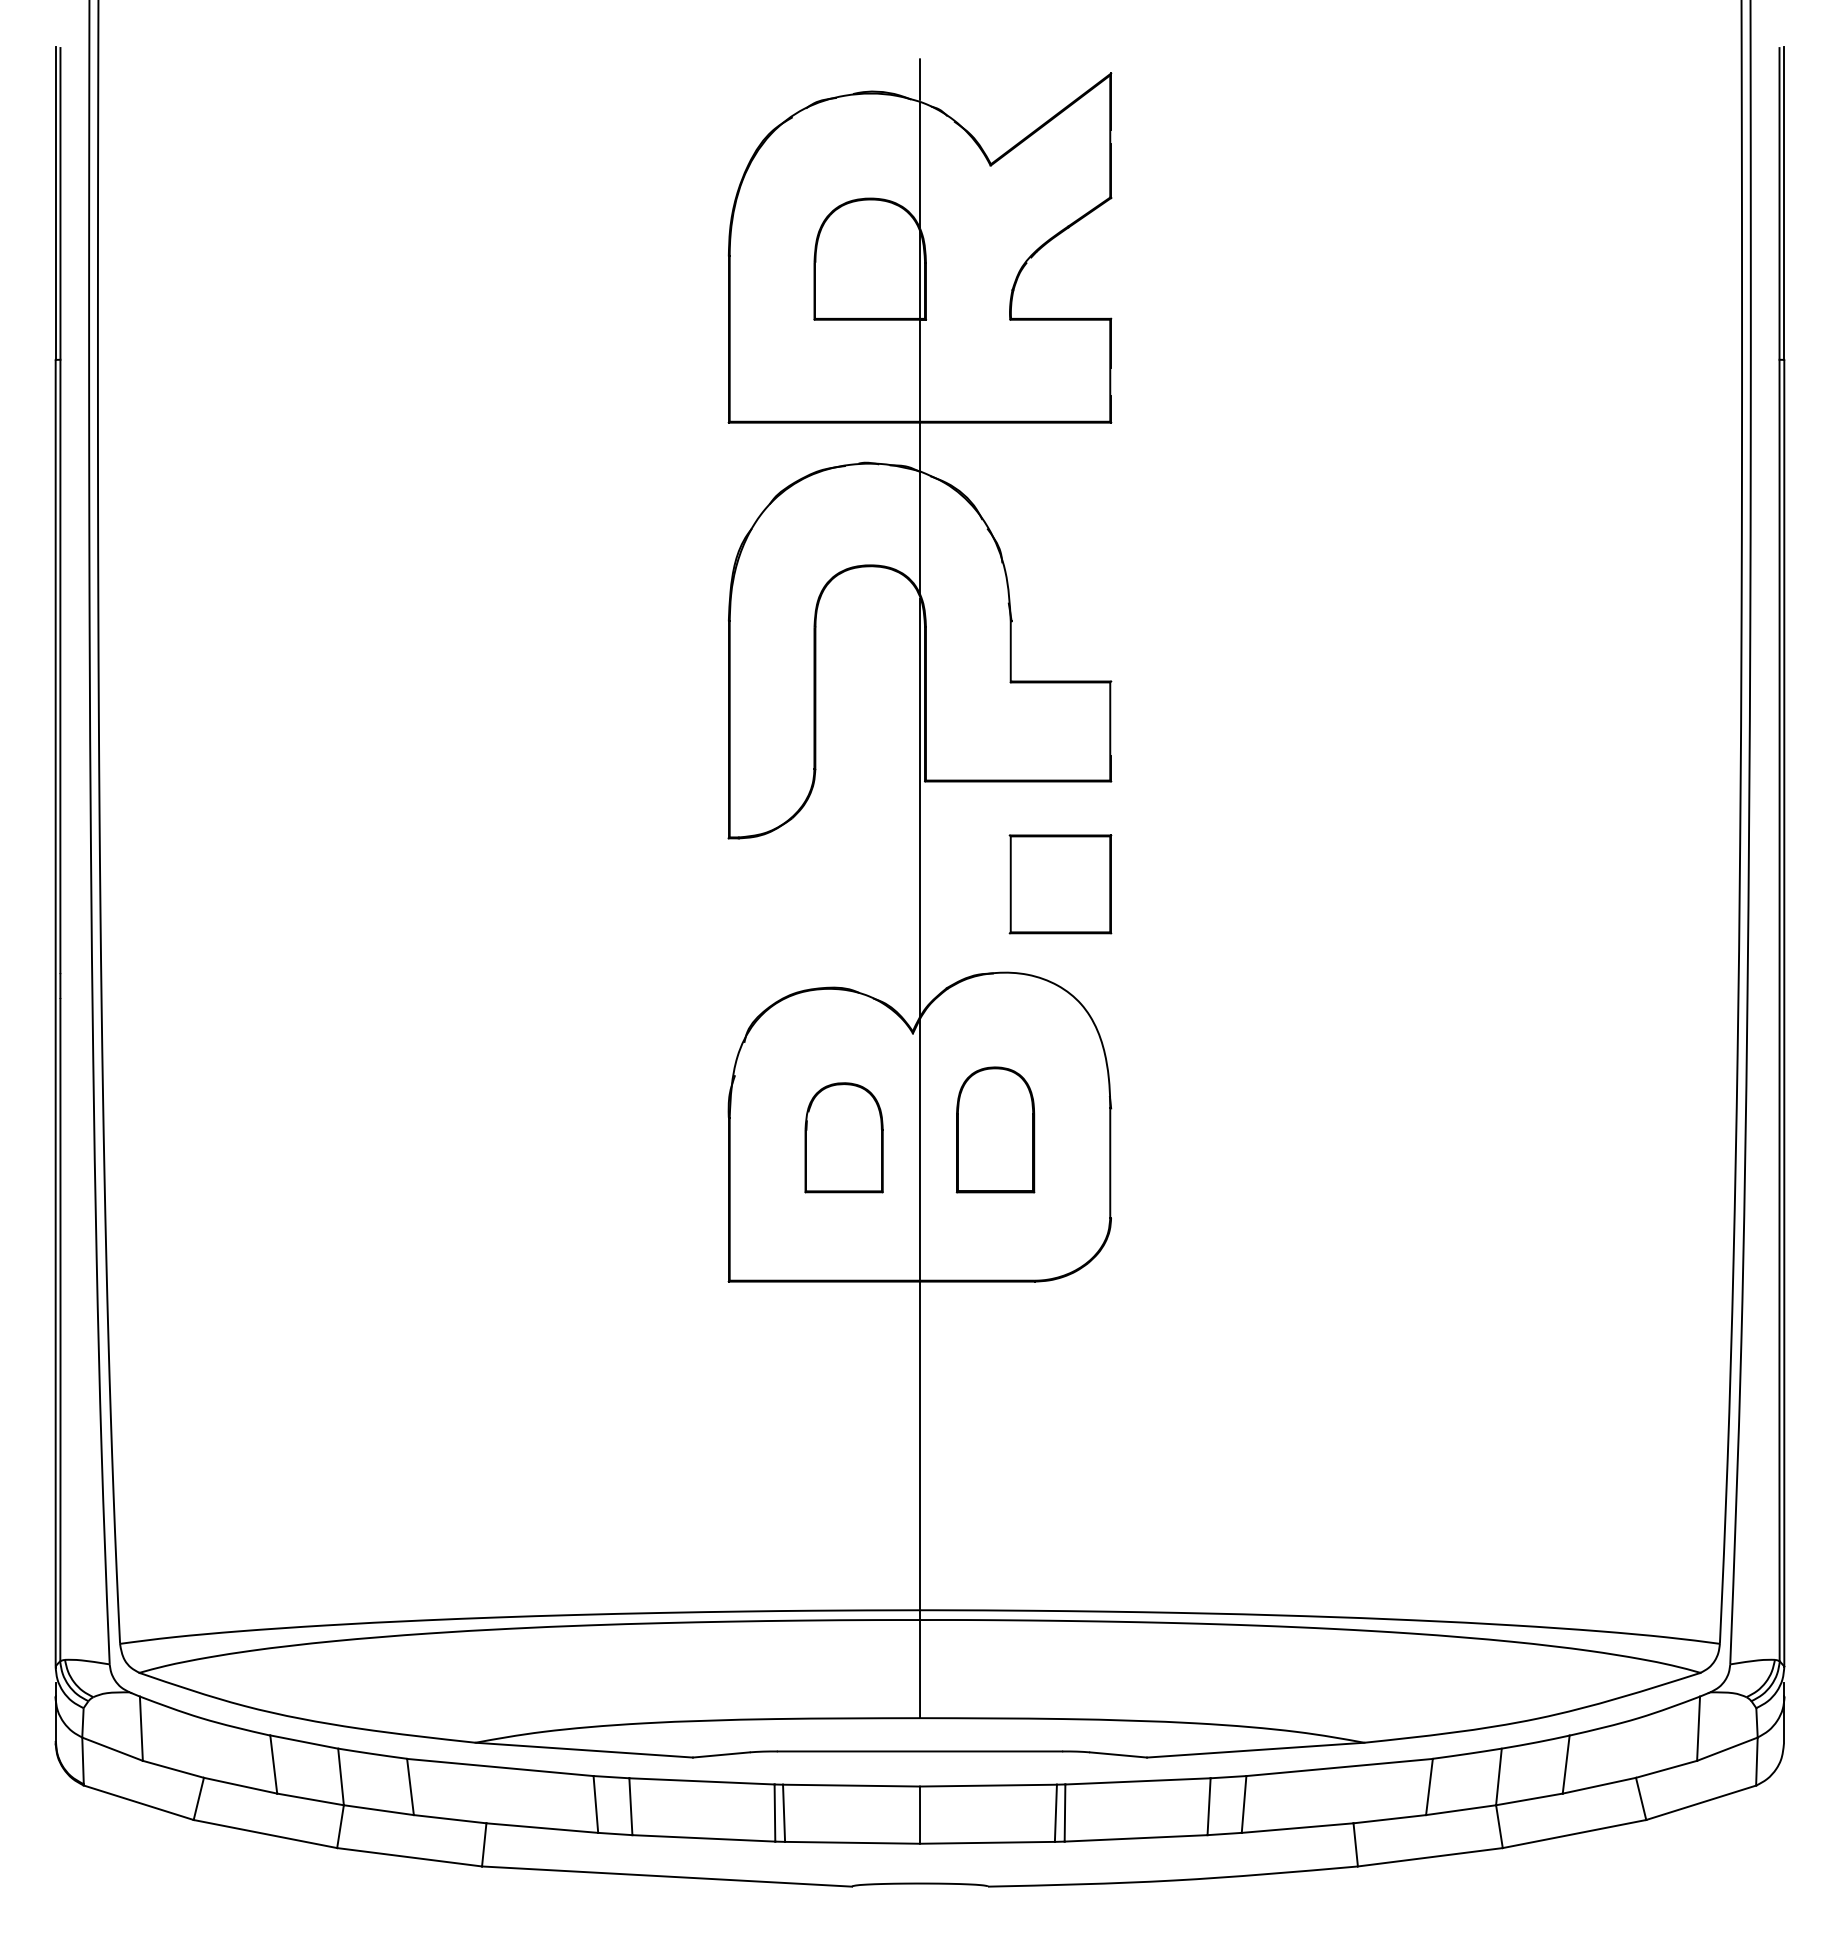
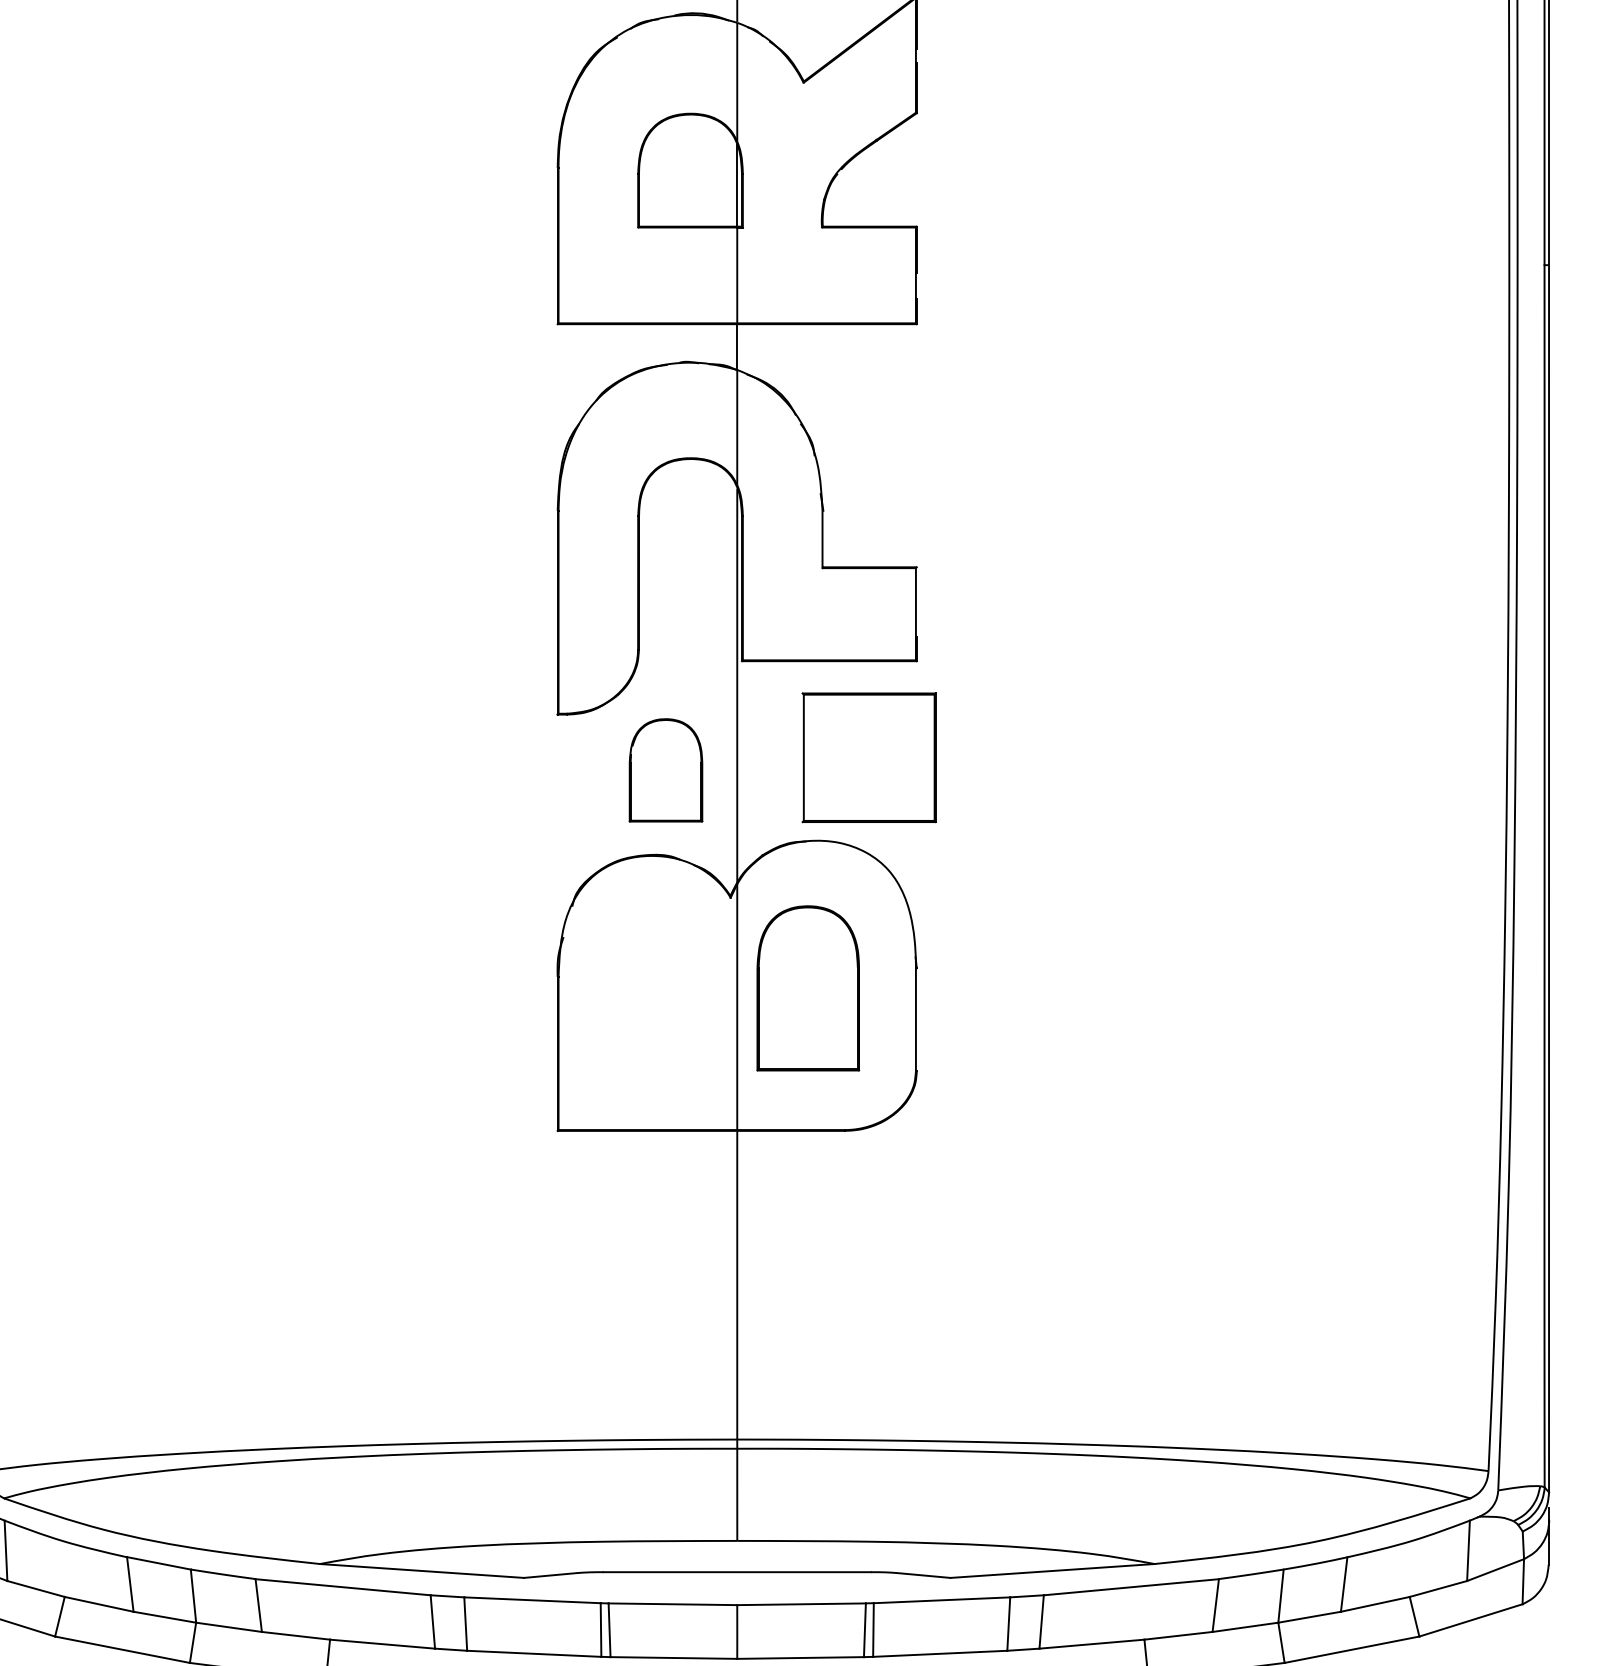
part: (1060, 884) -> (869, 757), size x1.4
part: (995, 1129) -> (808, 988), size x1.4
part: (843, 1137) -> (665, 770), moved

